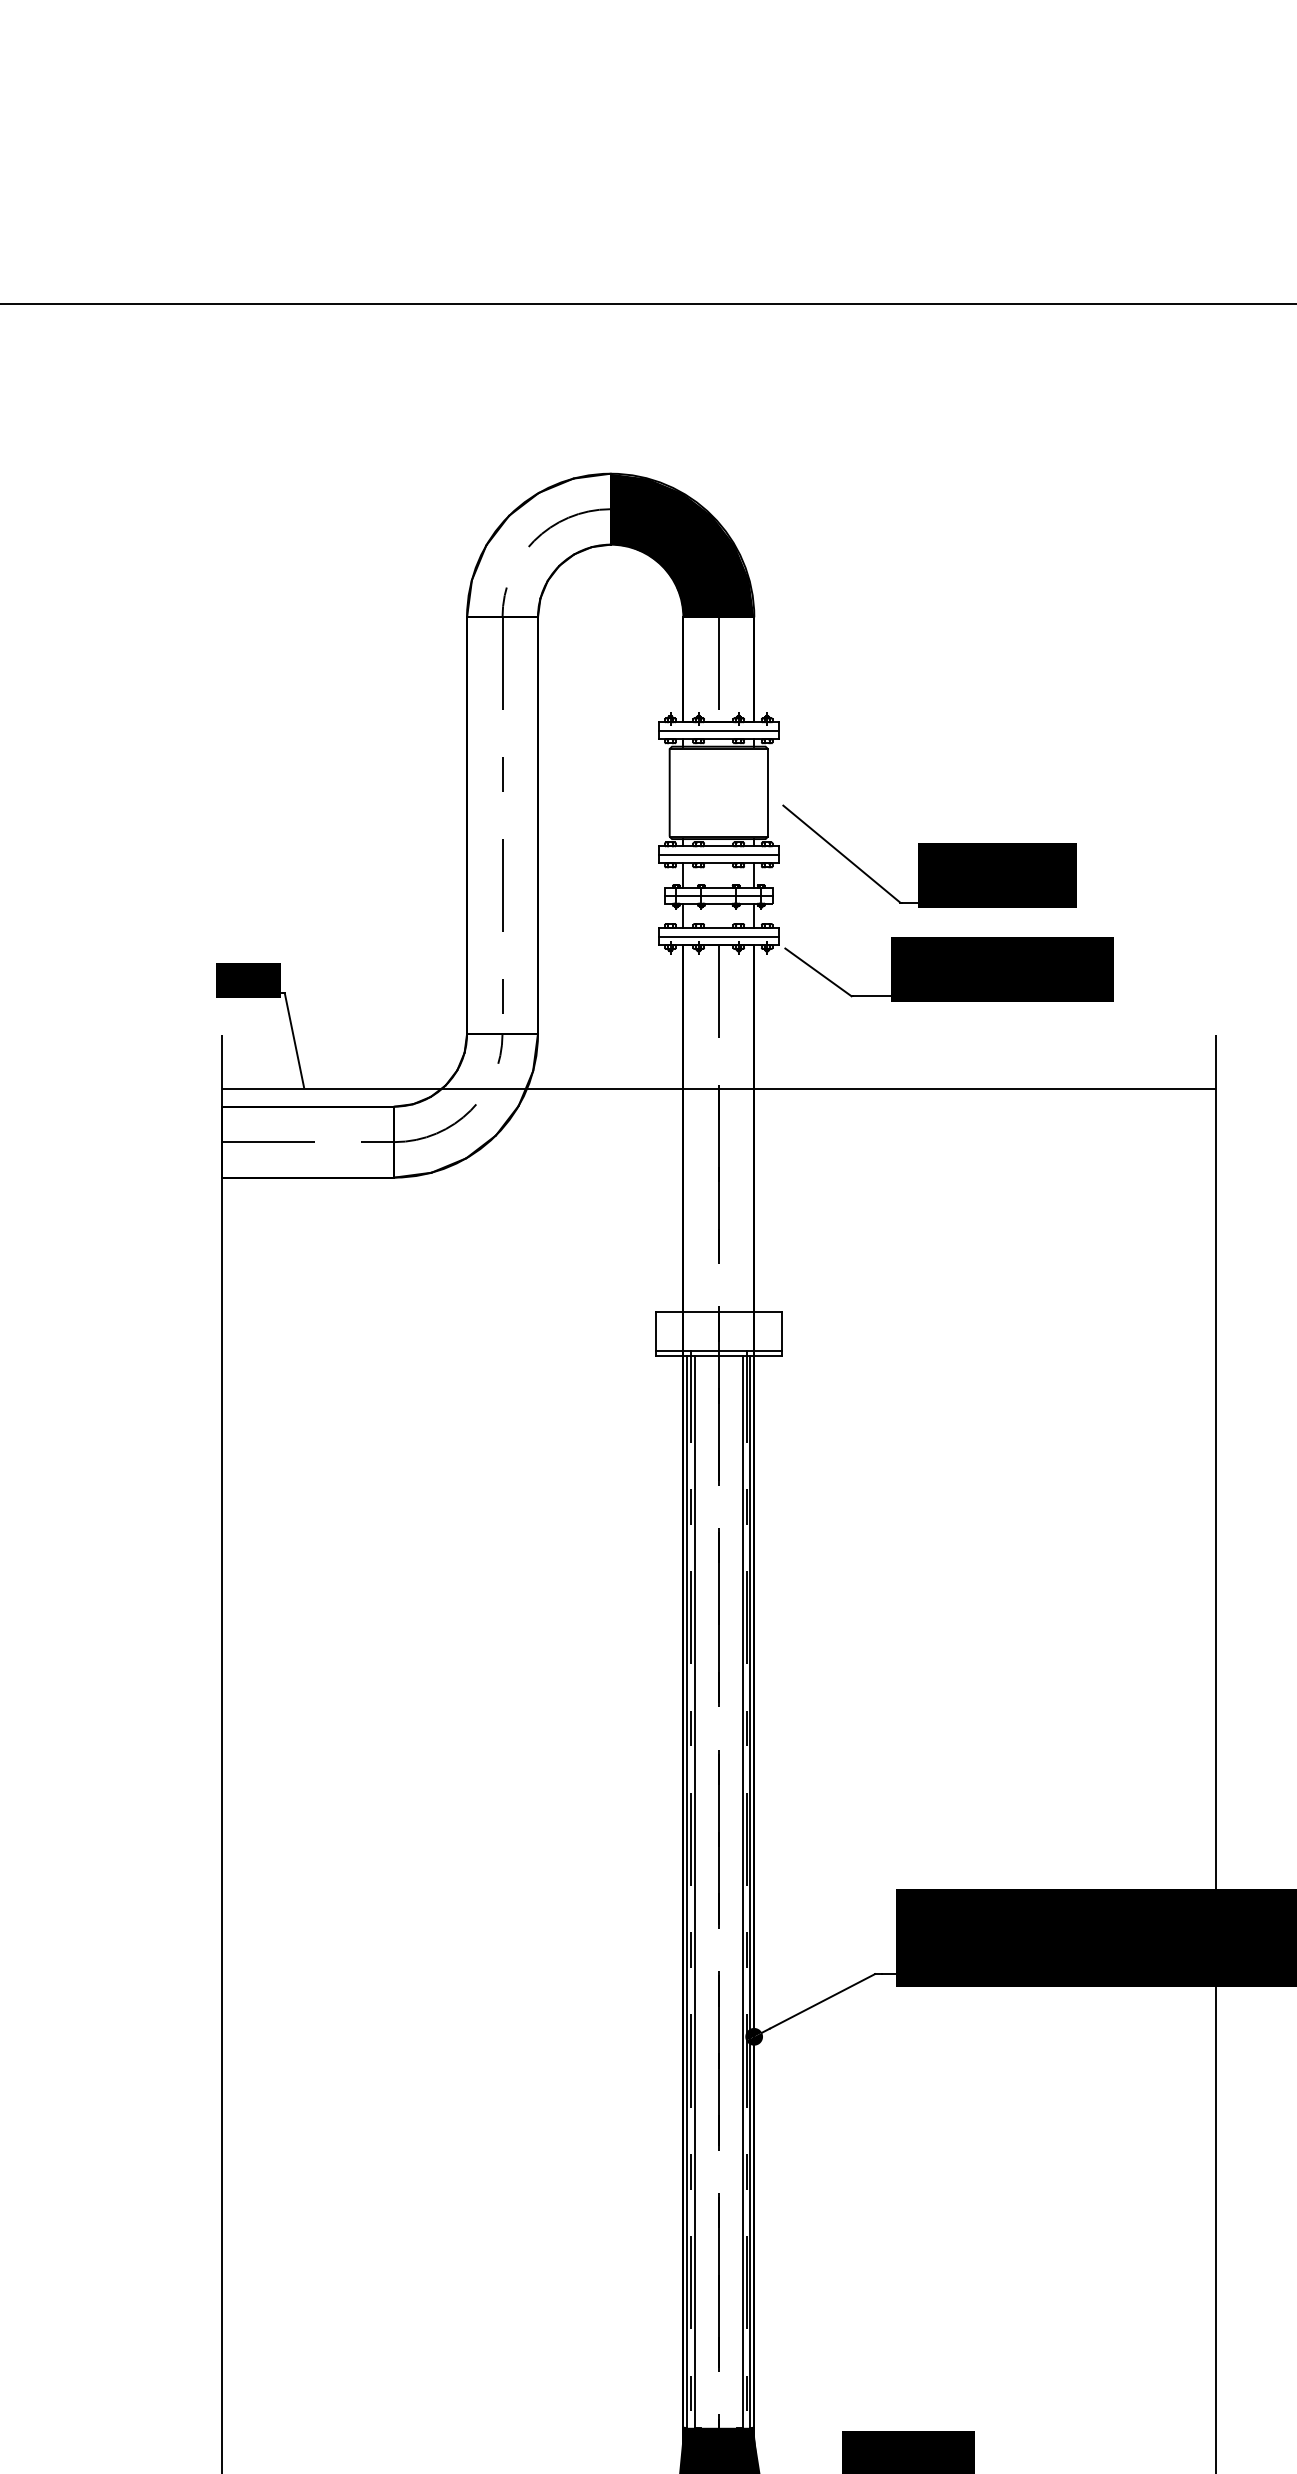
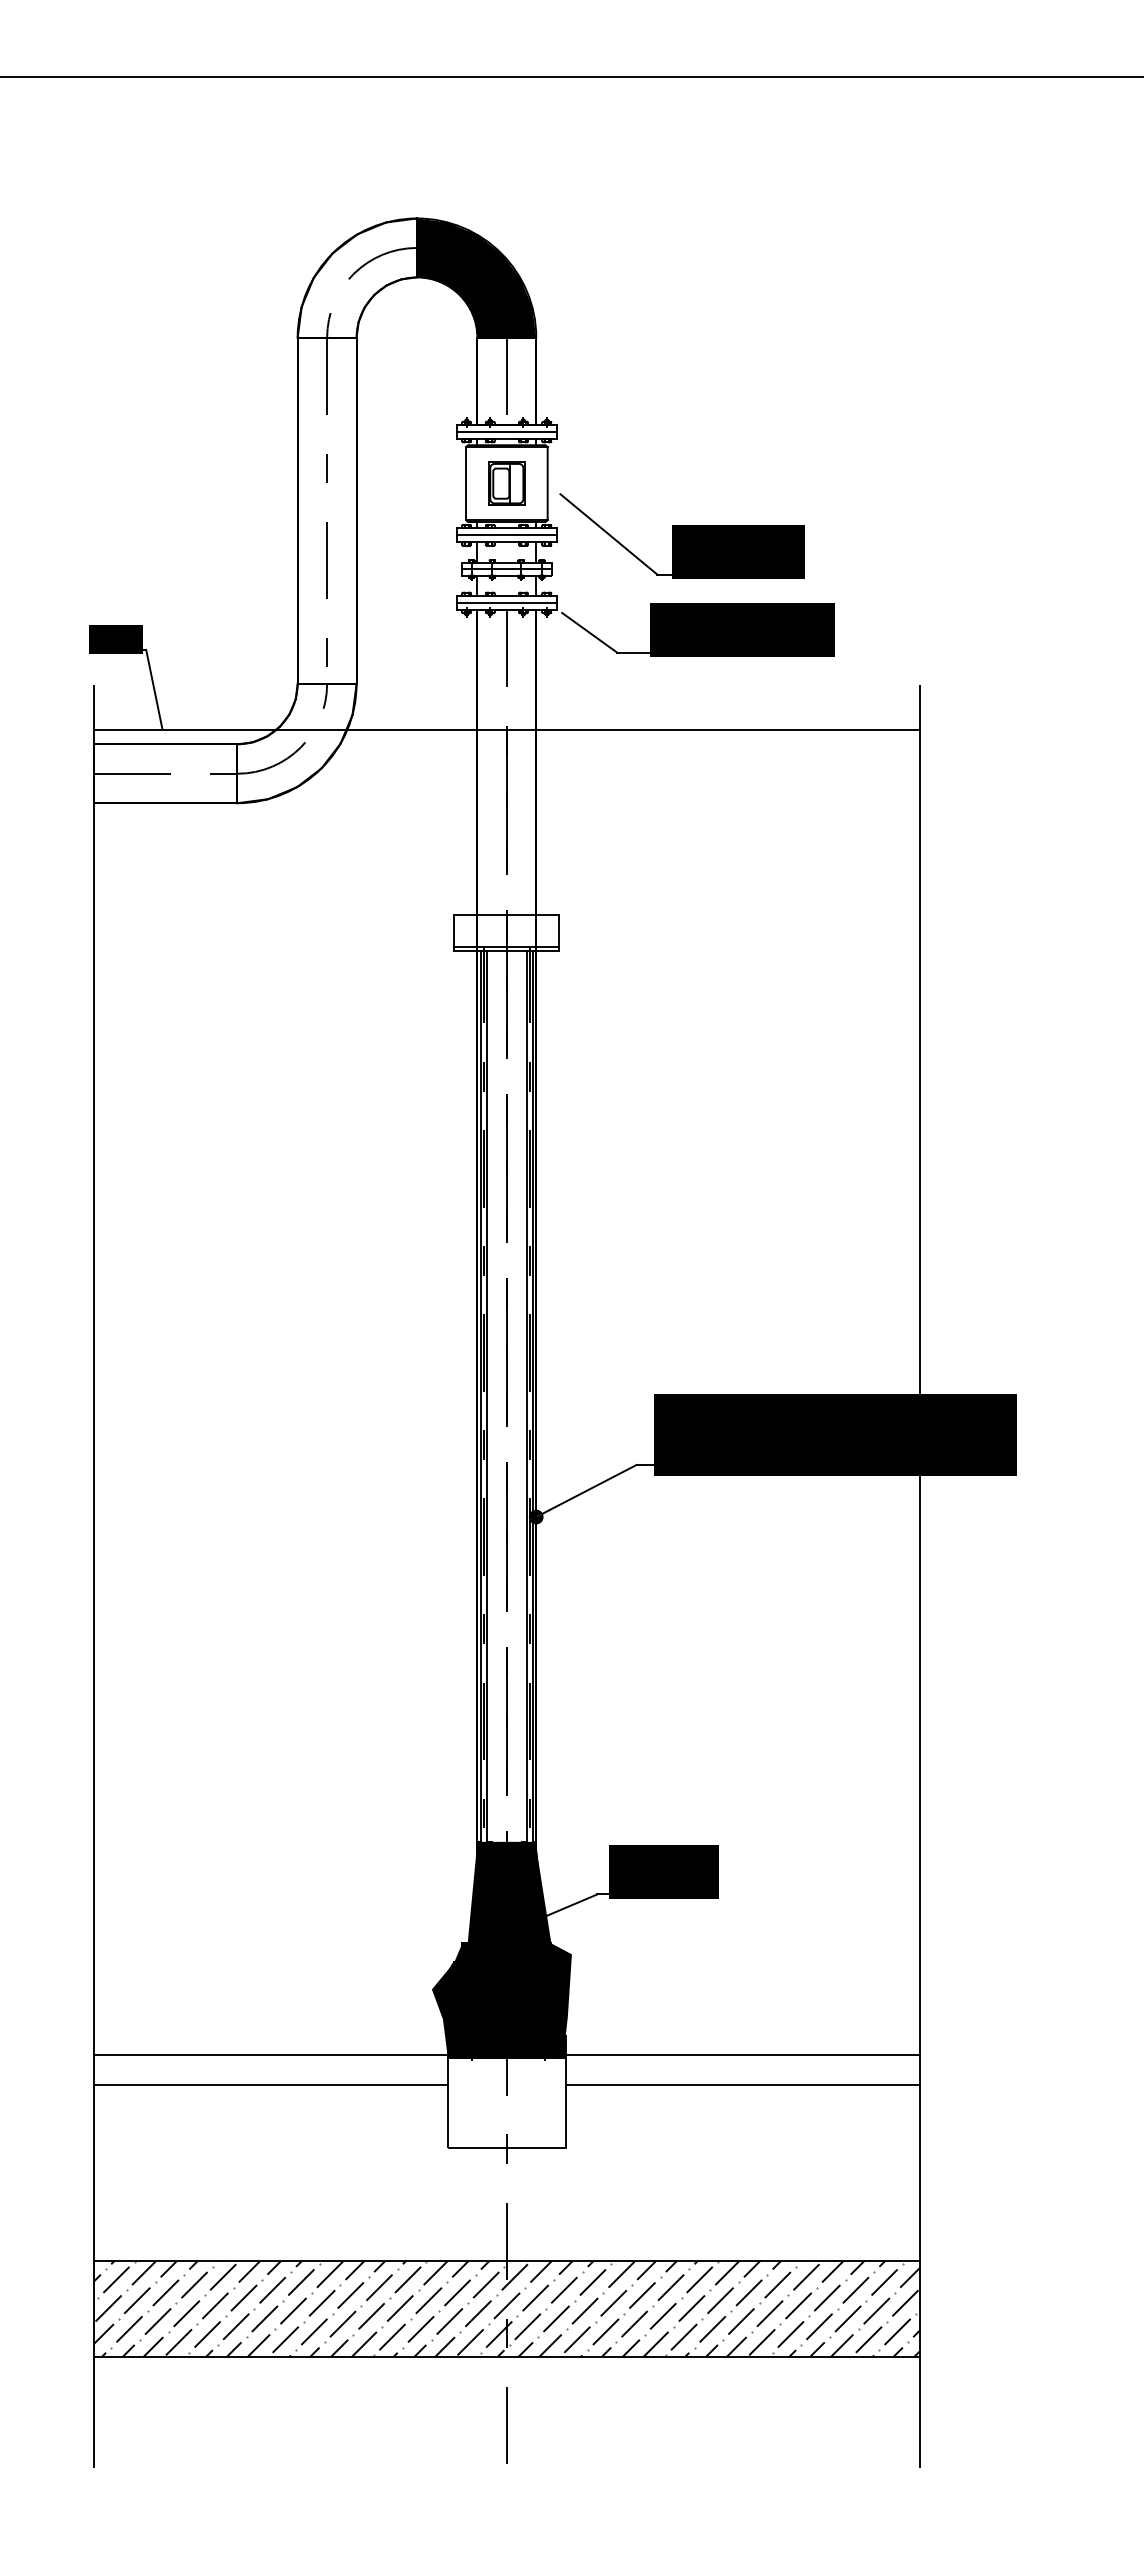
part: (718, 792) -> (506, 483), added

